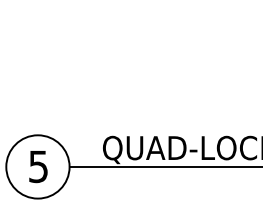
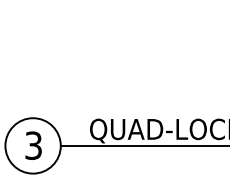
text: (38, 166) -> (33, 145), 5 -> 3

